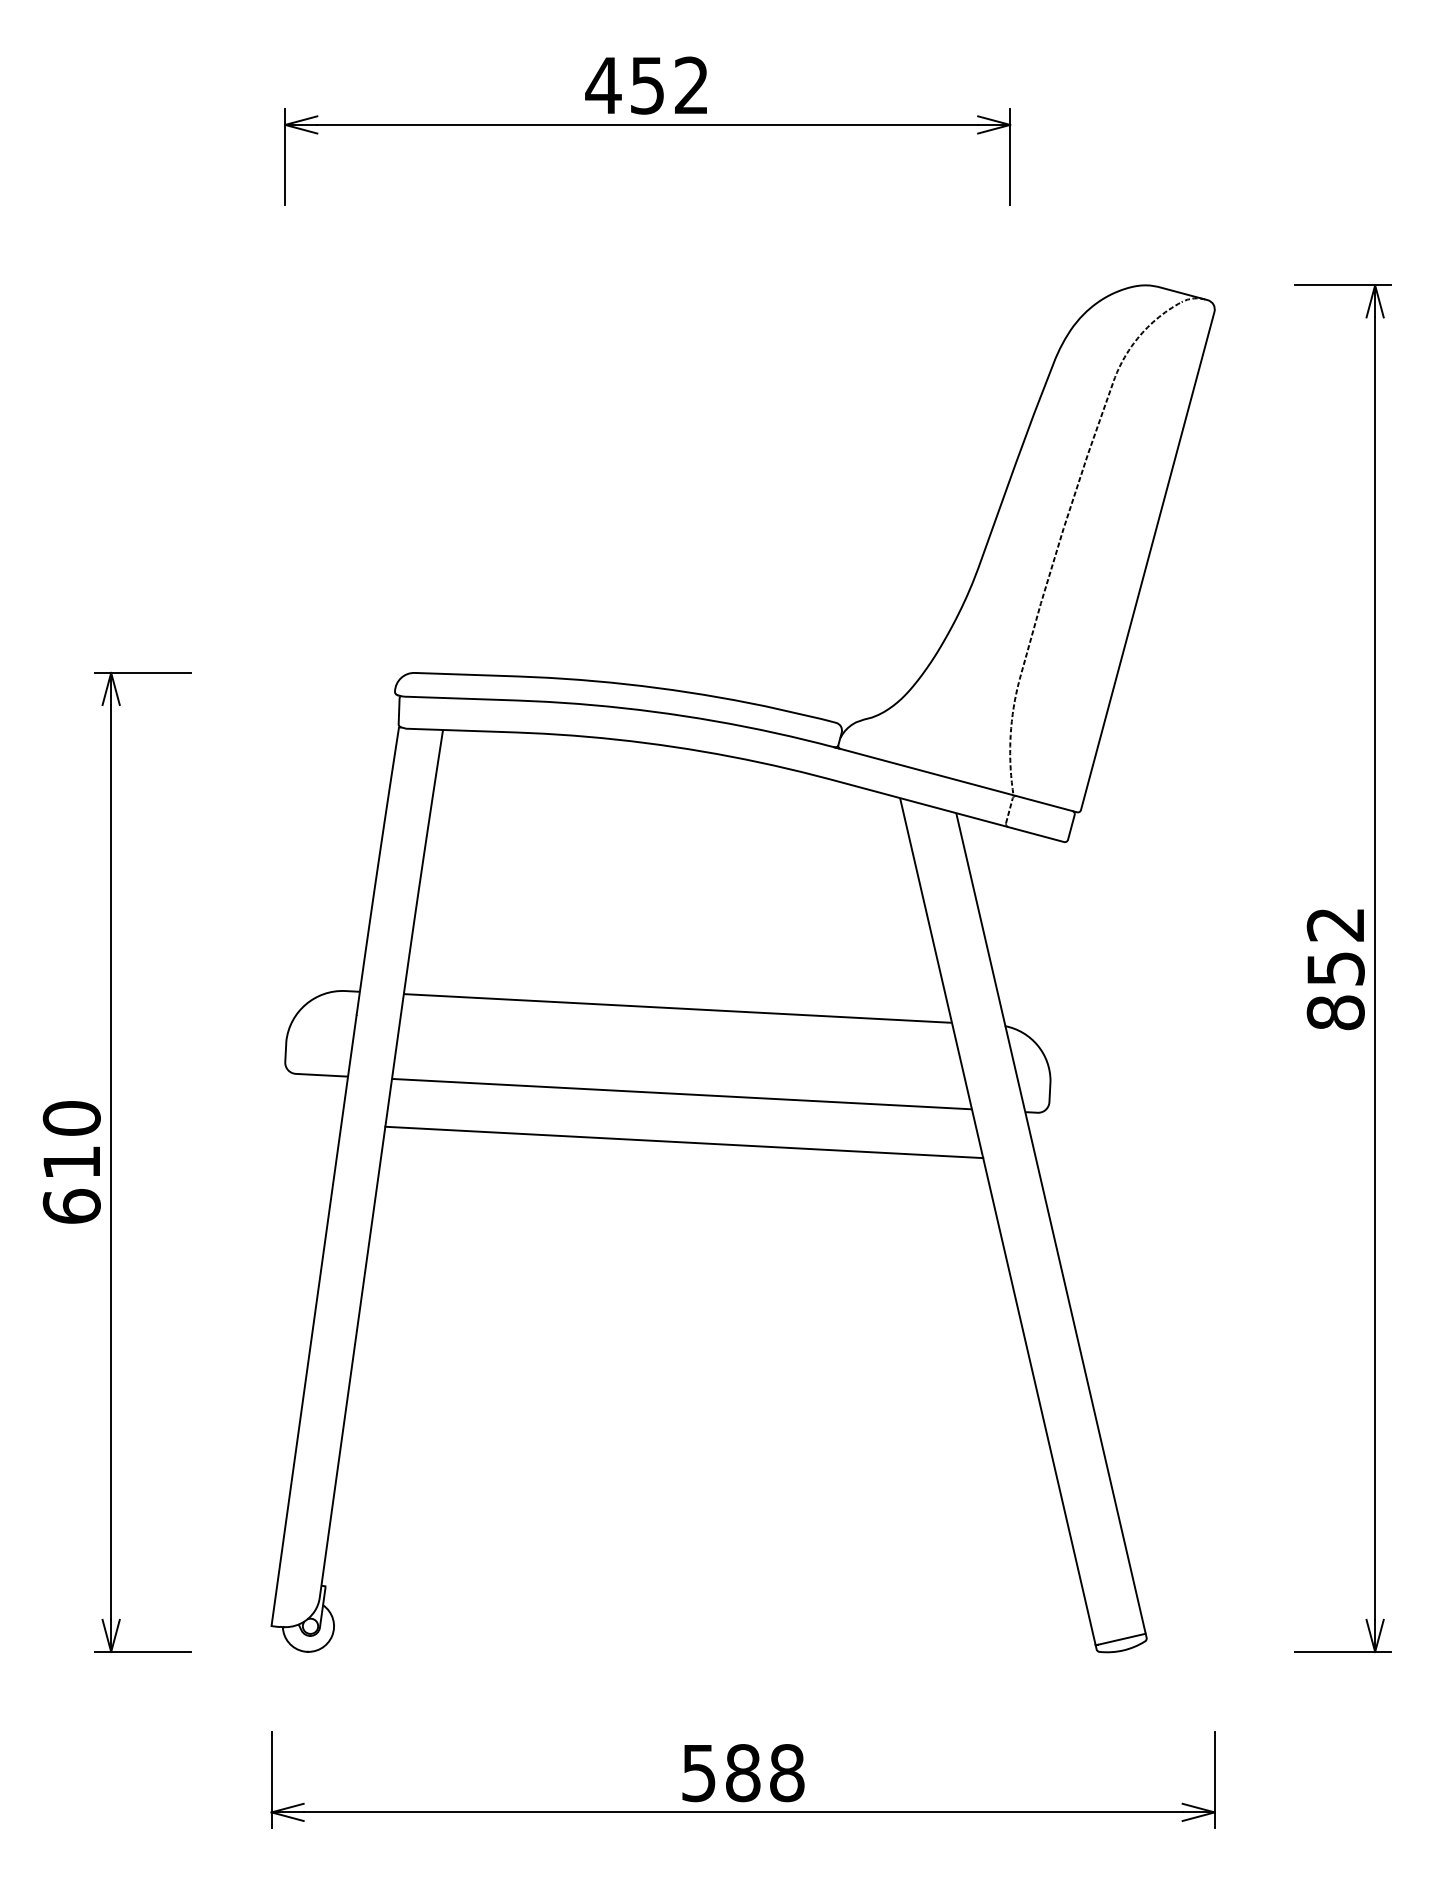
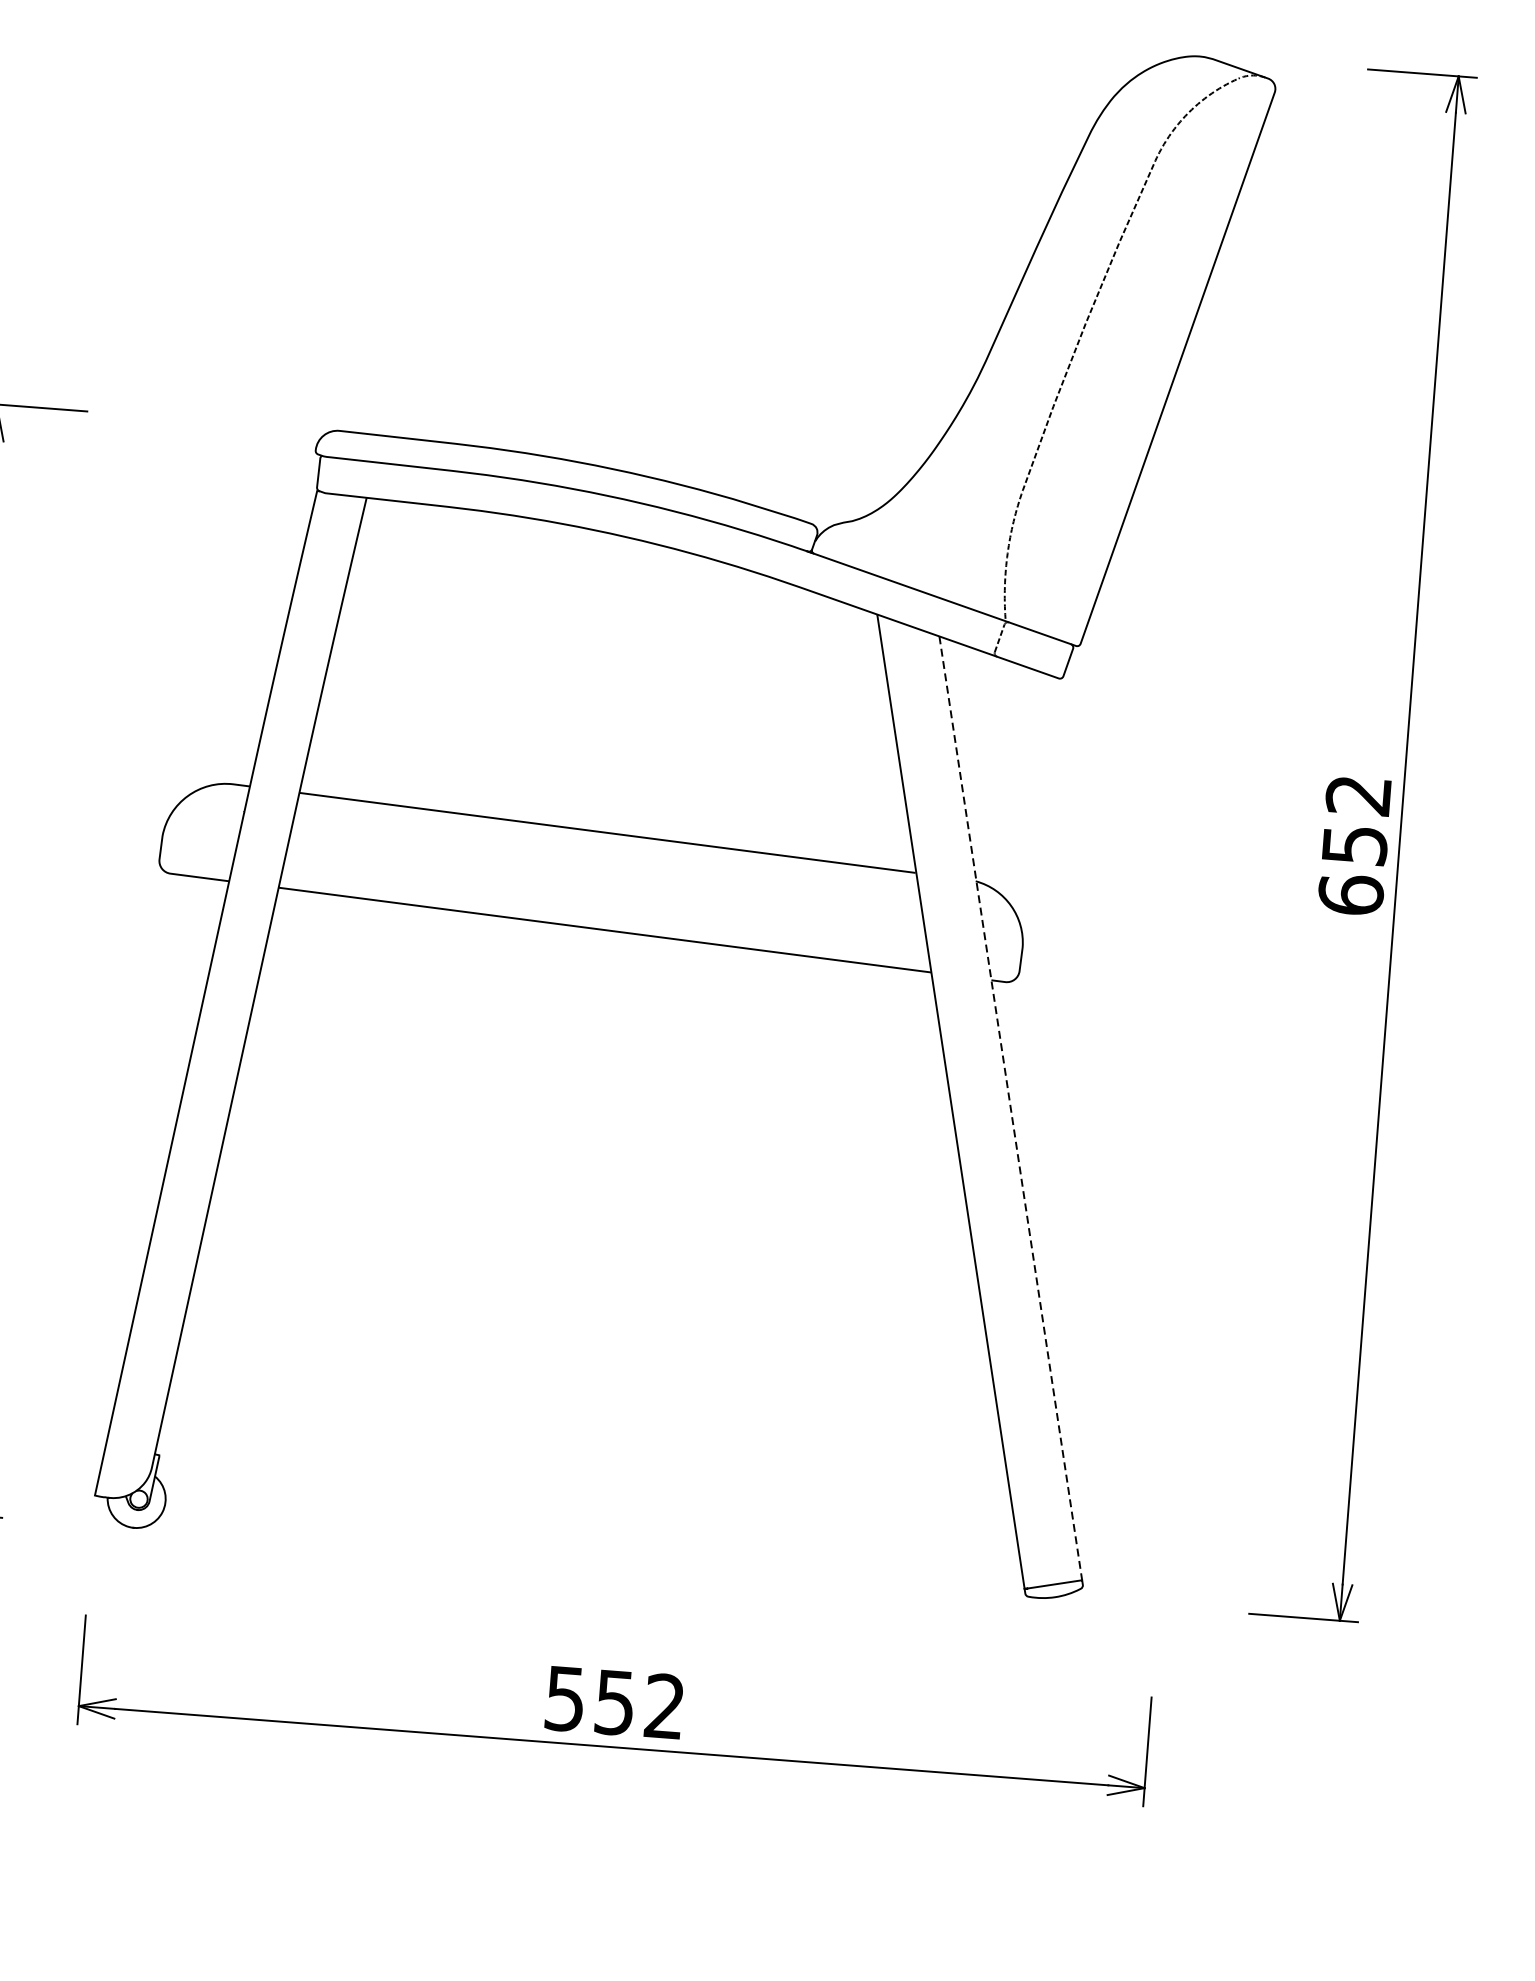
text: (1335, 1012) -> (1350, 894), 852 -> 652
line: (684, 1142) -> (603, 984), removed
line: (1051, 1223) -> (1011, 1108), solid -> dashed
text: (765, 1773) -> (640, 1705), 588 -> 552

